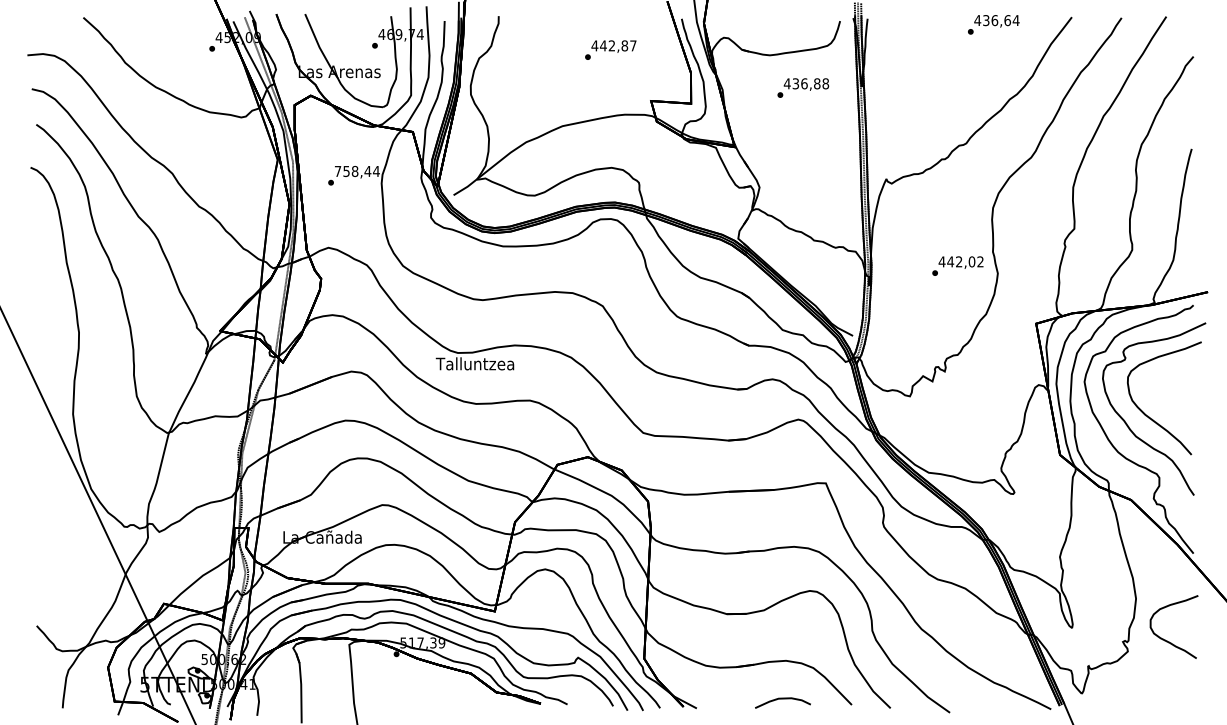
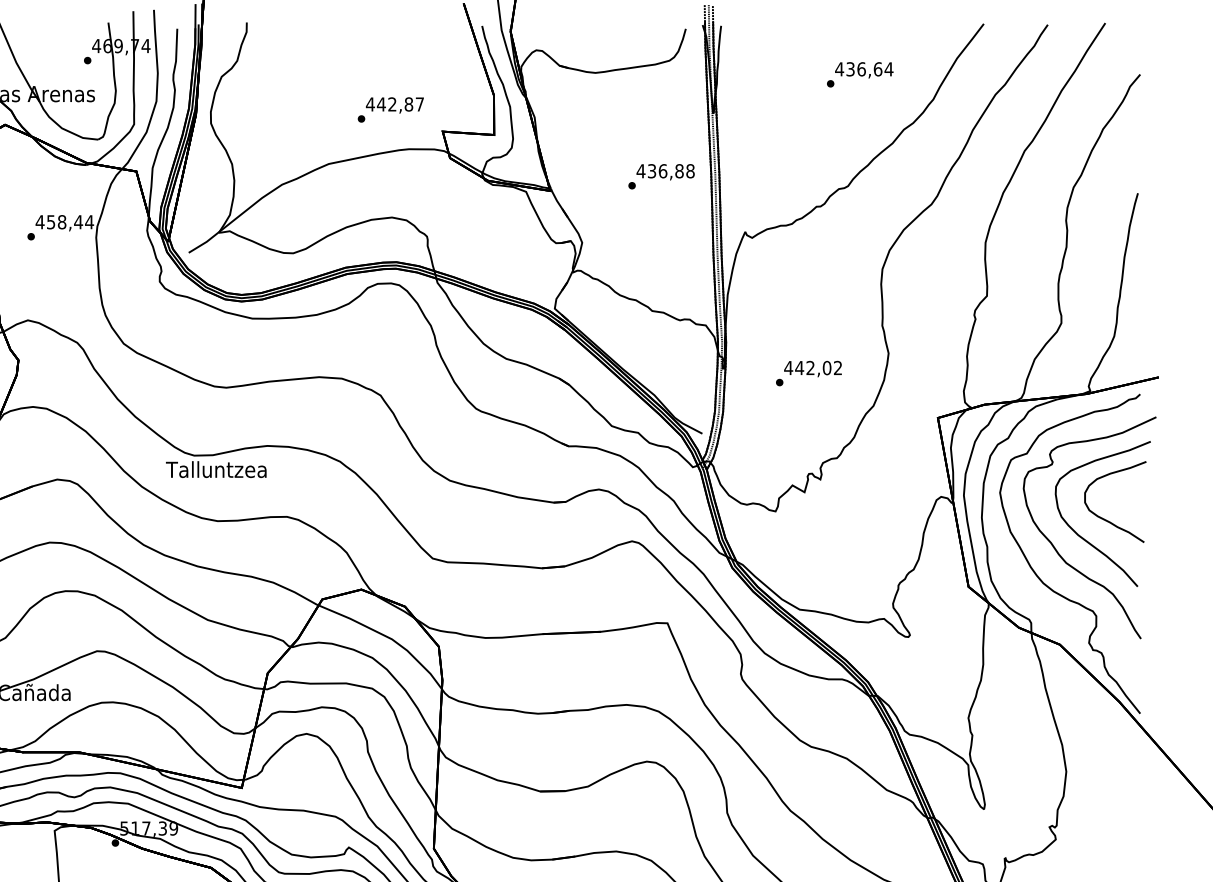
text: (993, 24) -> (859, 74), moved
text: (610, 49) -> (390, 109), moved
text: (803, 87) -> (661, 175), moved
text: (337, 171) -> (39, 222), 758,44 -> 458,44
text: (957, 265) -> (808, 372), moved
curve: (1167, 640) -> (1106, 519), moved

